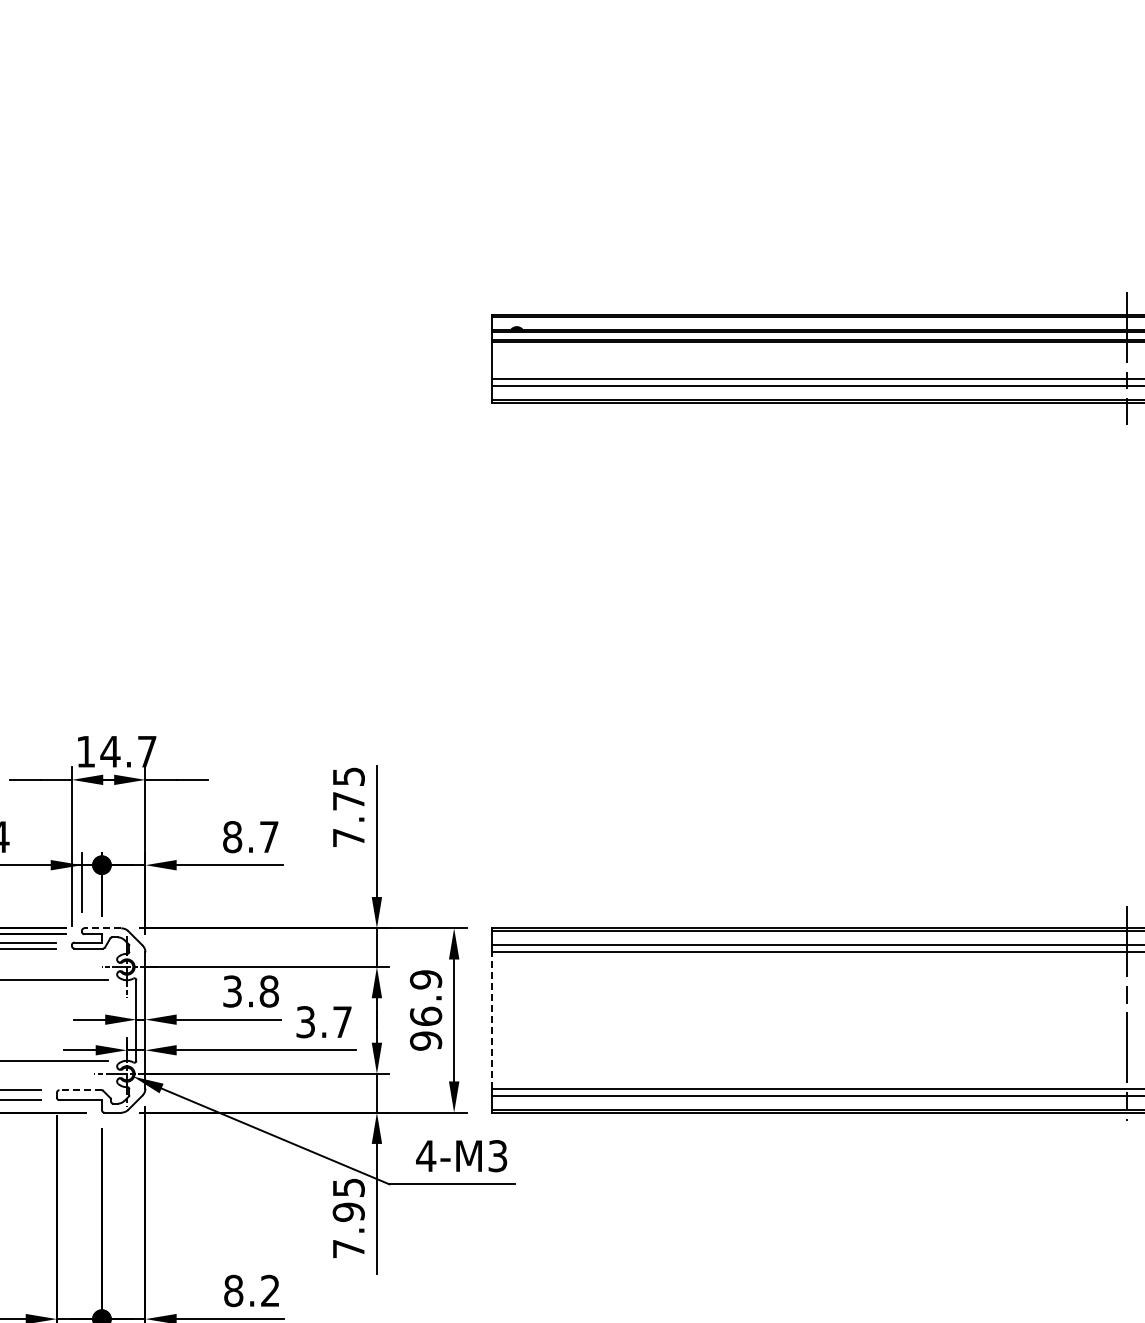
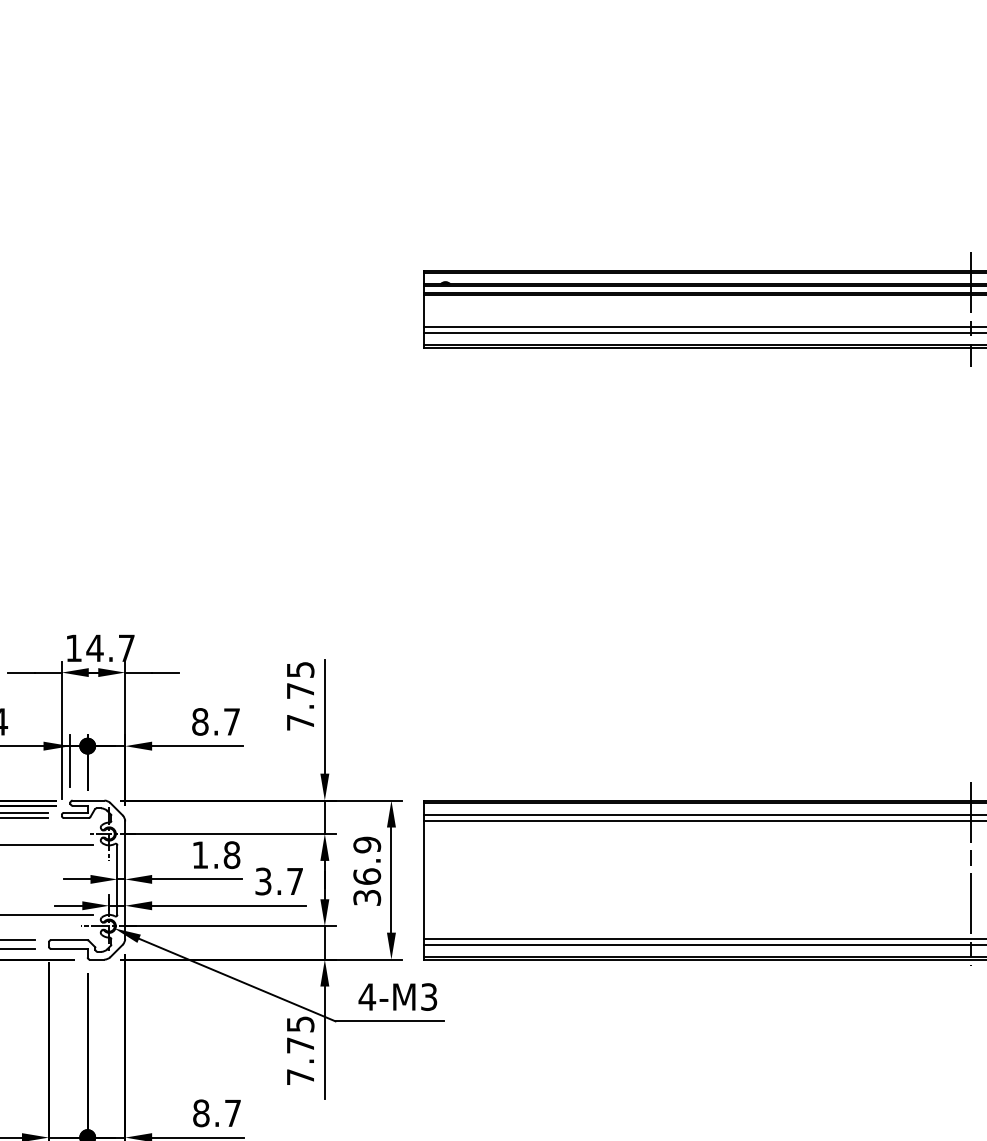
line: (102, 928) -> (88, 800), dashed -> solid
text: (232, 991) -> (200, 855), 3.8 -> 1.8
line: (491, 1020) -> (423, 880), dashed -> solid
text: (426, 1040) -> (367, 897), 96.9 -> 36.9
line: (80, 1090) -> (69, 940), dashed -> solid
text: (348, 1211) -> (300, 1044), 7.95 -> 7.75
text: (270, 1290) -> (233, 1112), 8.2 -> 8.7

